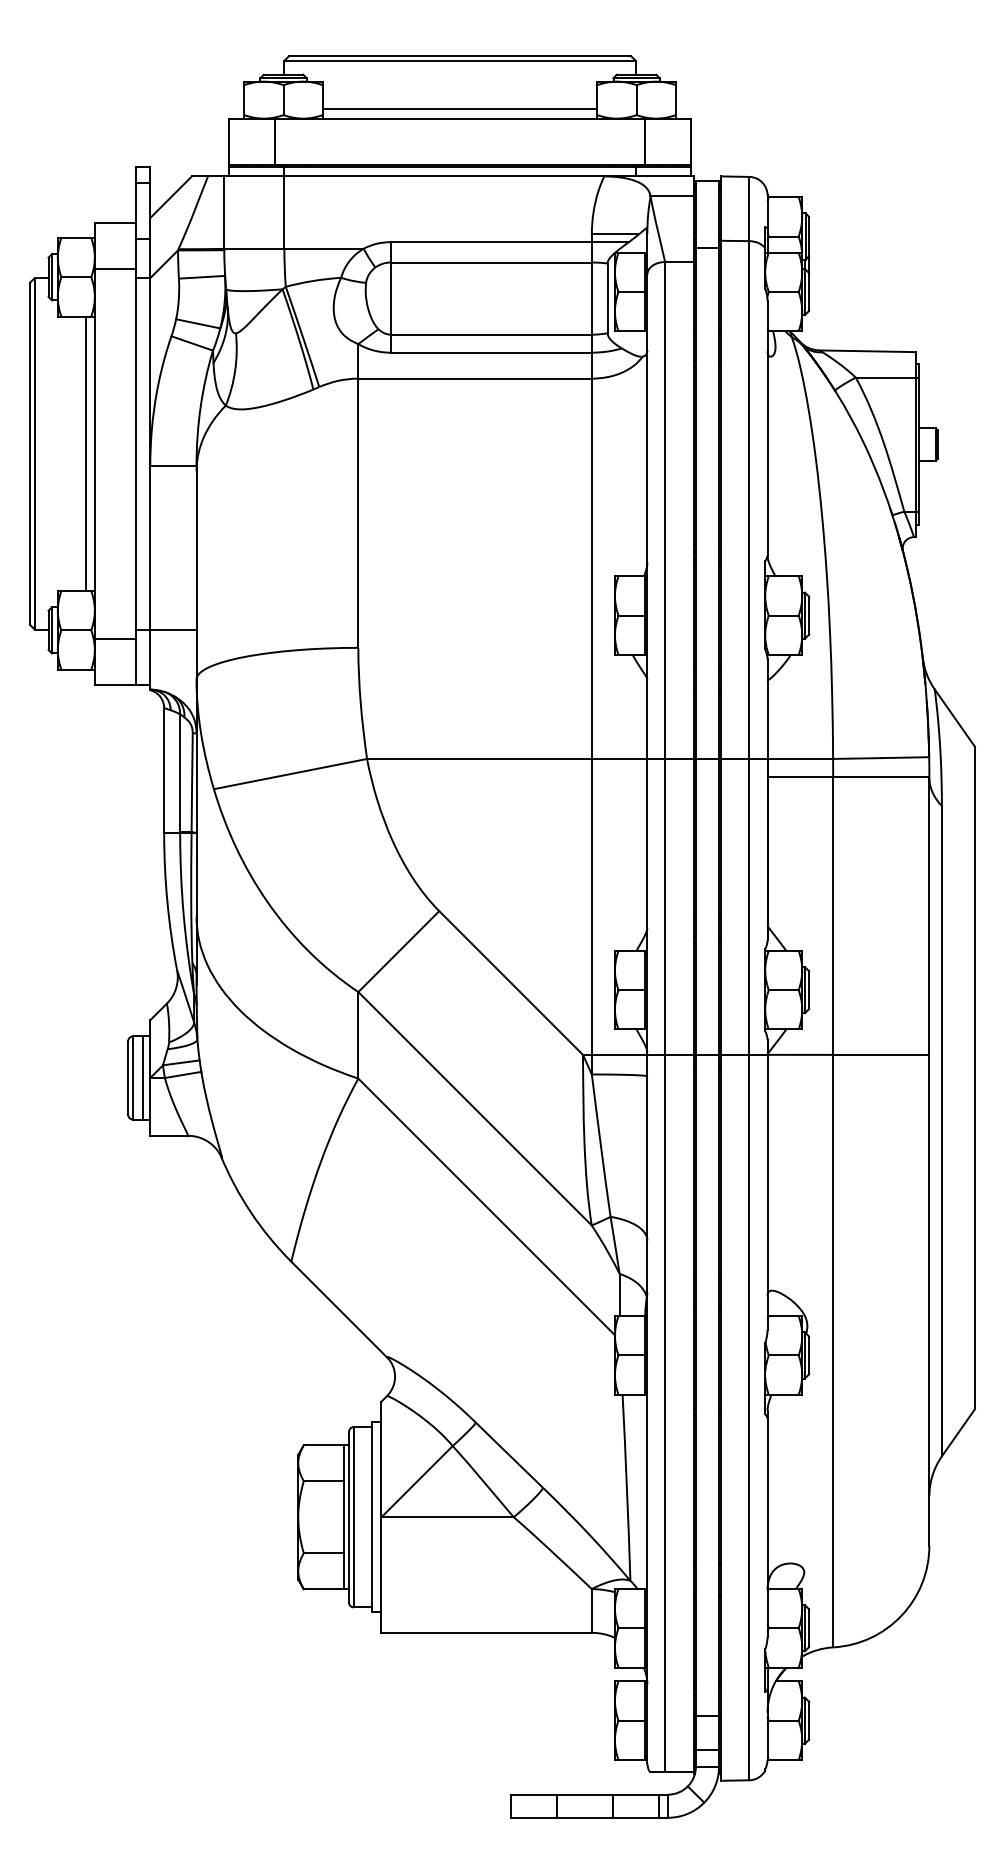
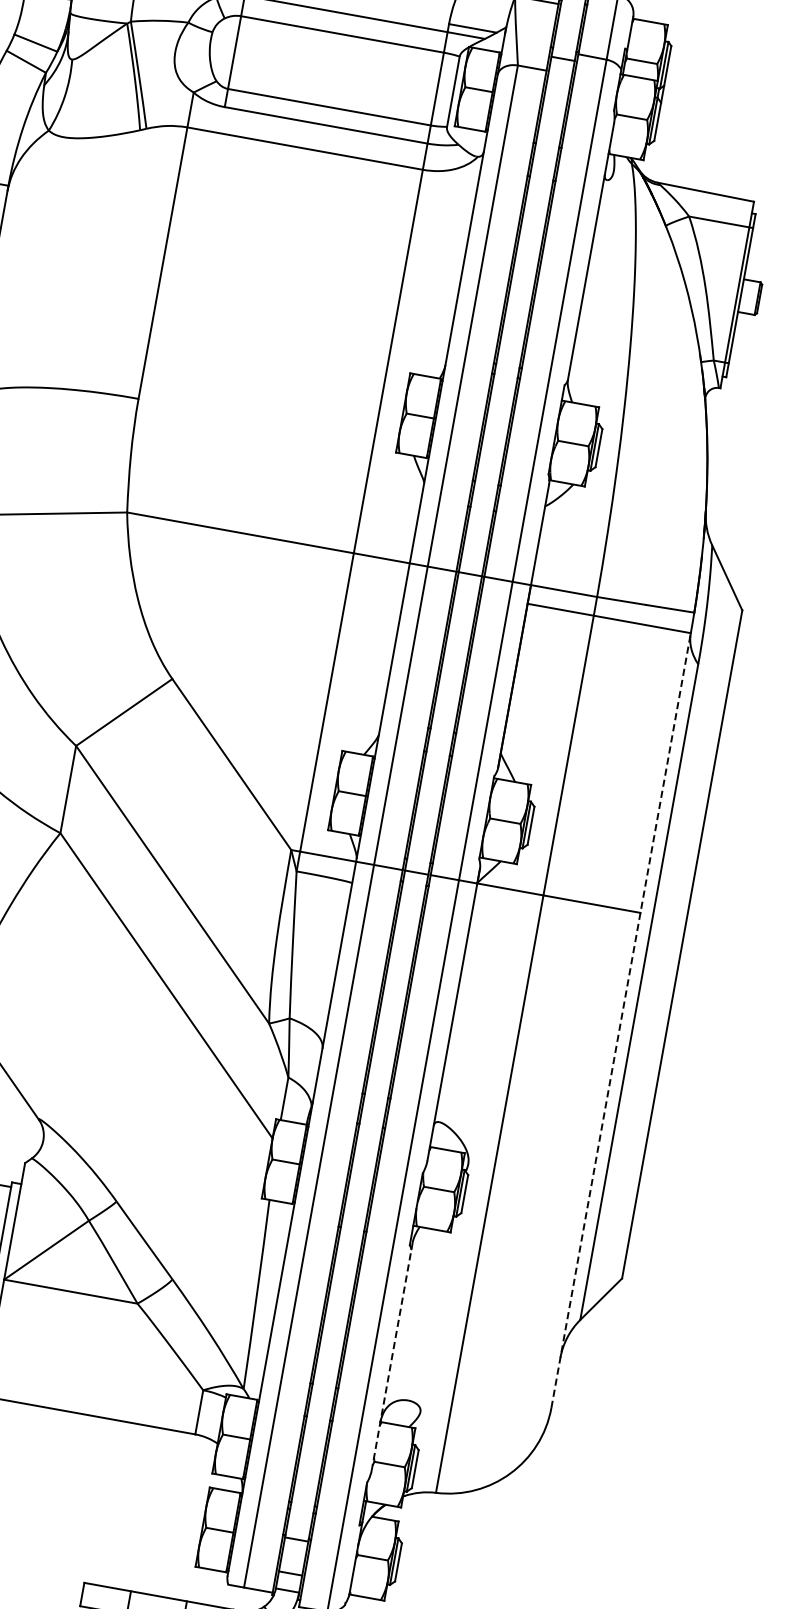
line: (929, 1161) -> (621, 1020), solid -> dashed
line: (767, 1523) -> (392, 1356), solid -> dashed

